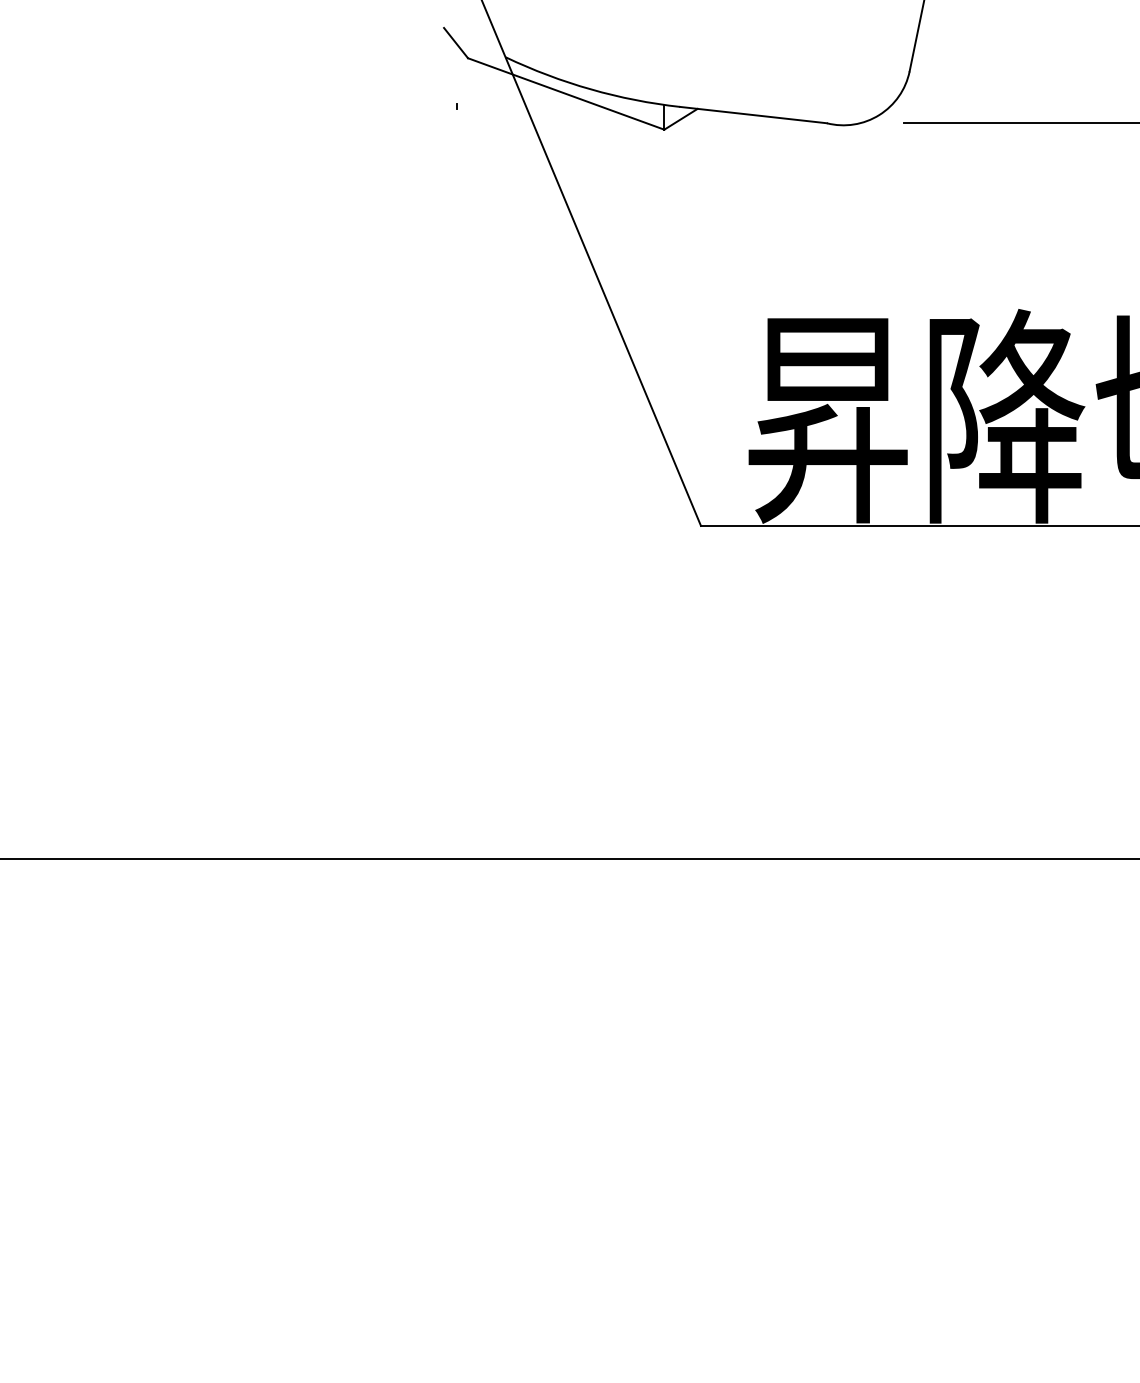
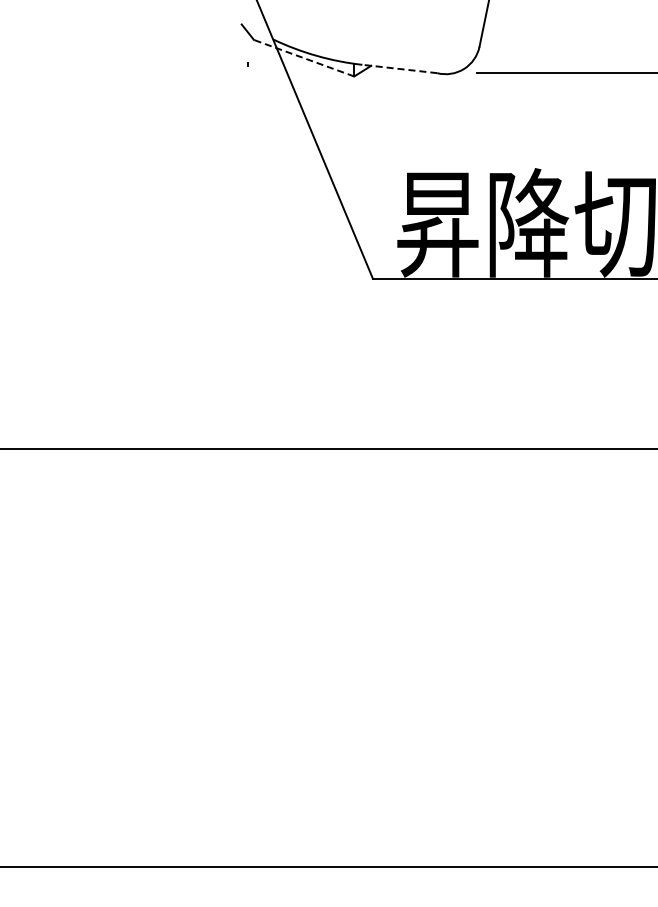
line: (564, 94) -> (303, 58), solid -> dashed
line: (752, 116) -> (399, 69), solid -> dashed

